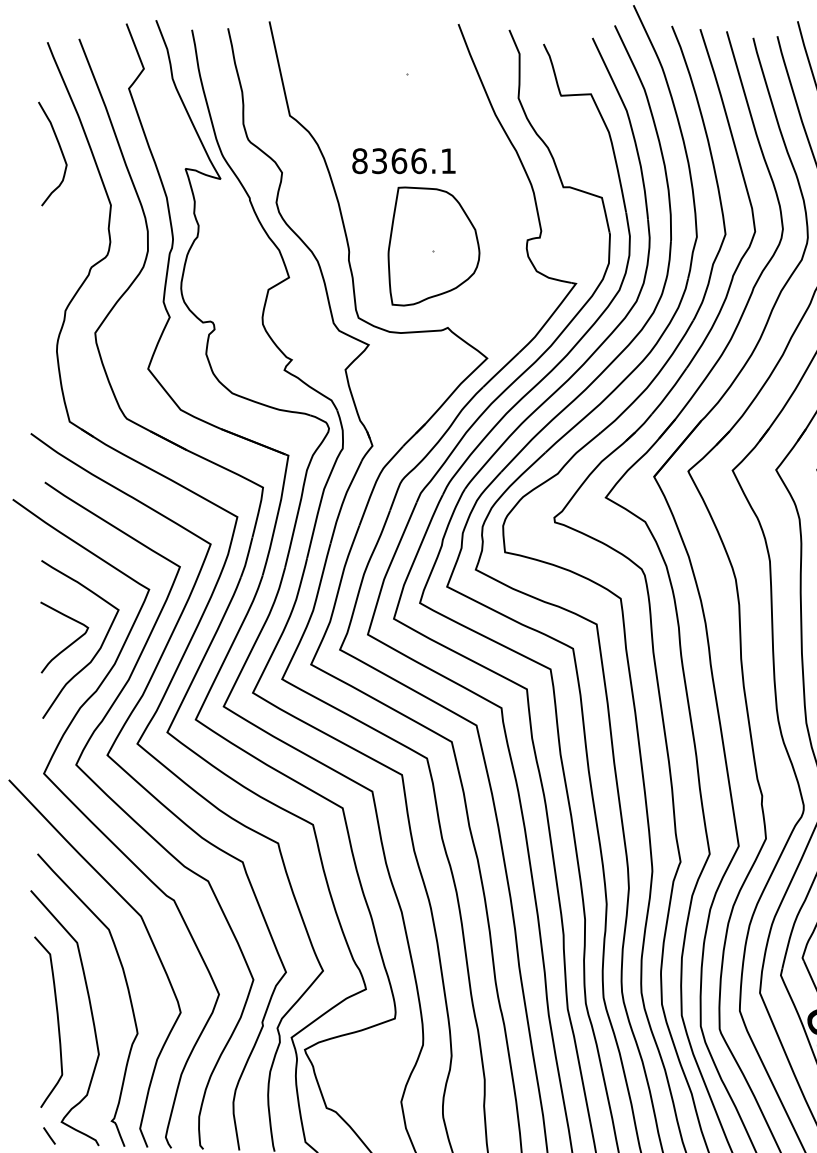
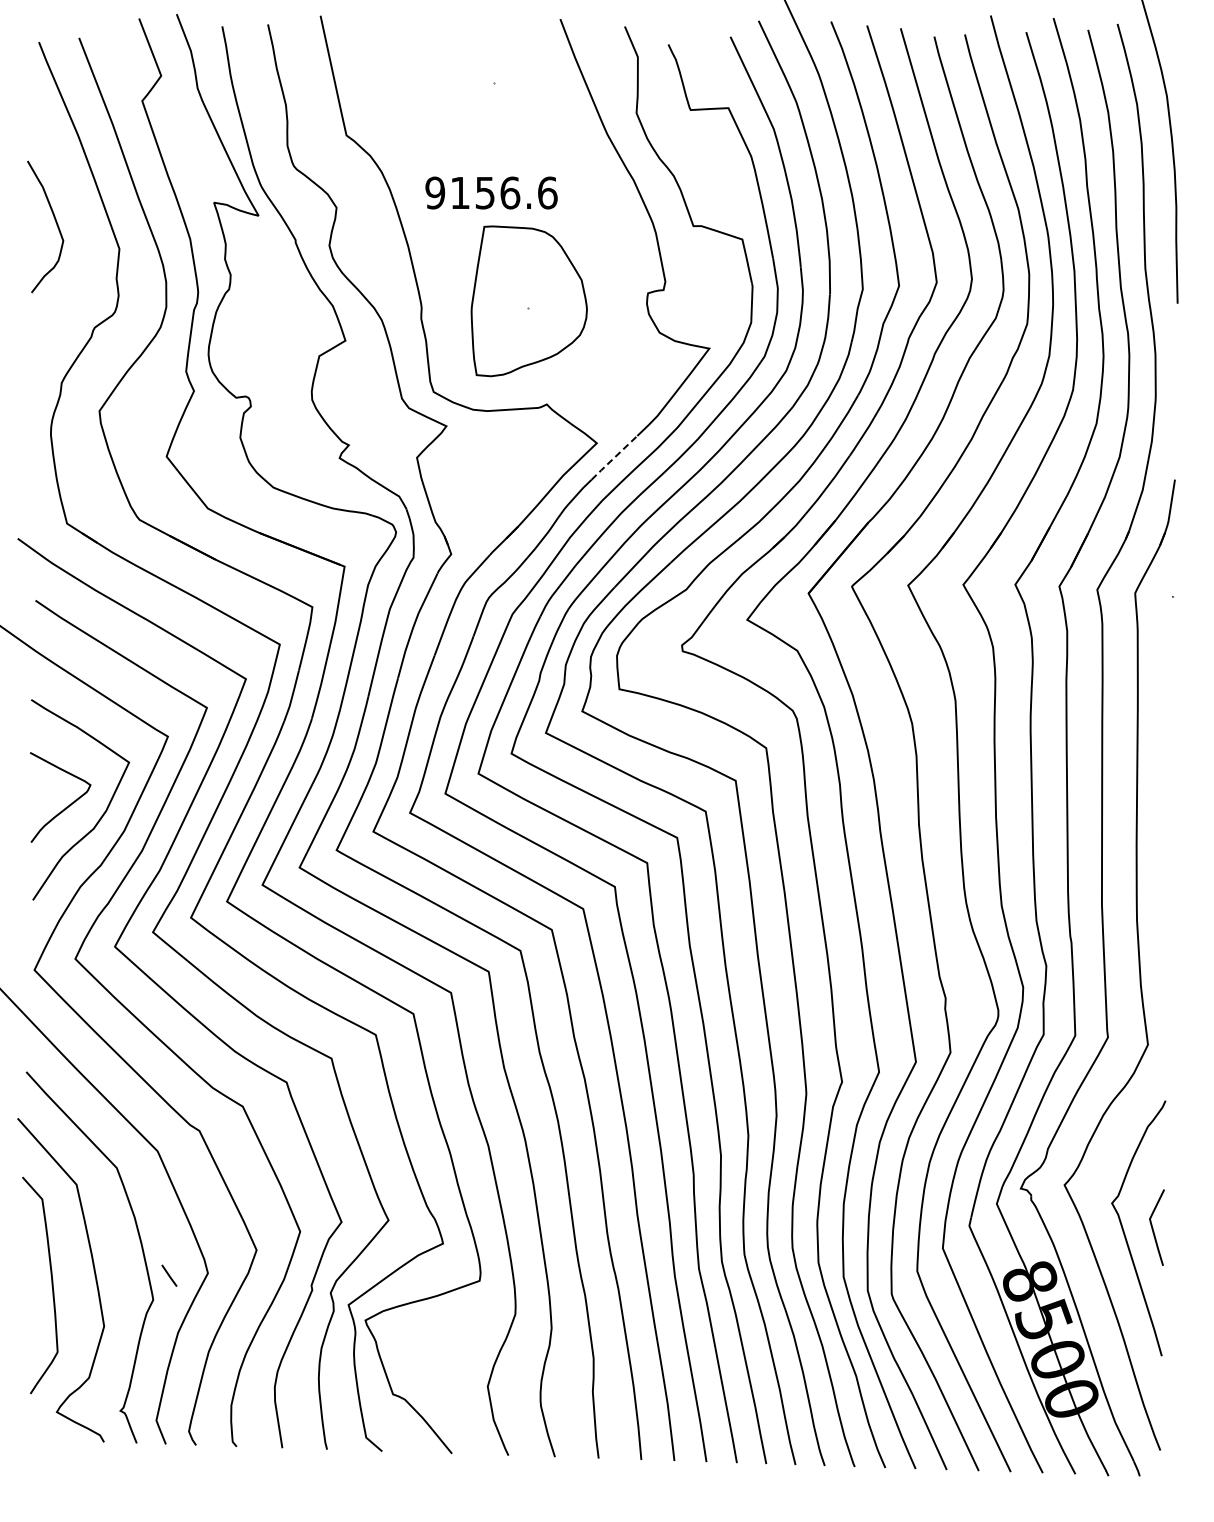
curve: (60, 150) -> (55, 222), moved
text: (404, 160) -> (491, 192), 8366.1 -> 9156.6
line: (501, 369) -> (614, 457), solid -> dashed
line: (49, 1135) -> (169, 1275), moved

